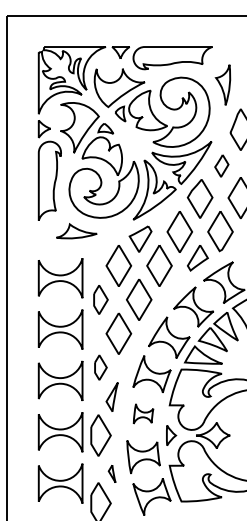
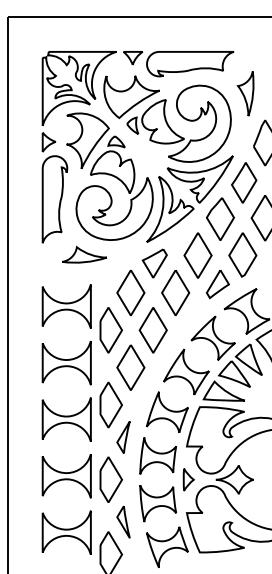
part: (222, 165) -> (244, 182), size x1.67
part: (100, 299) -> (110, 330), size x1.43
part: (100, 367) -> (110, 404), size x1.67
part: (143, 413) -> (157, 455), size x1.67
part: (112, 473) -> (123, 521), size x1.67

